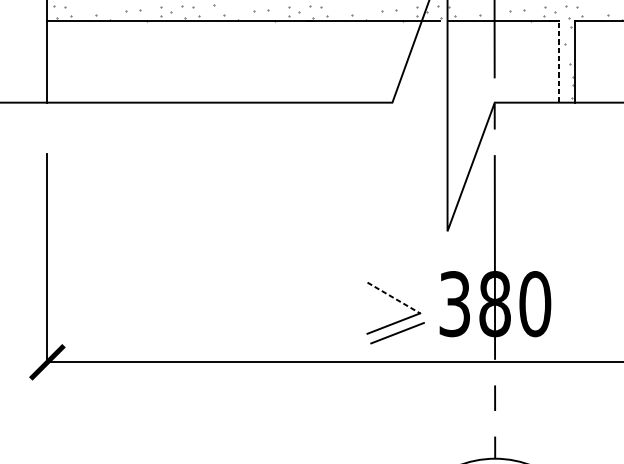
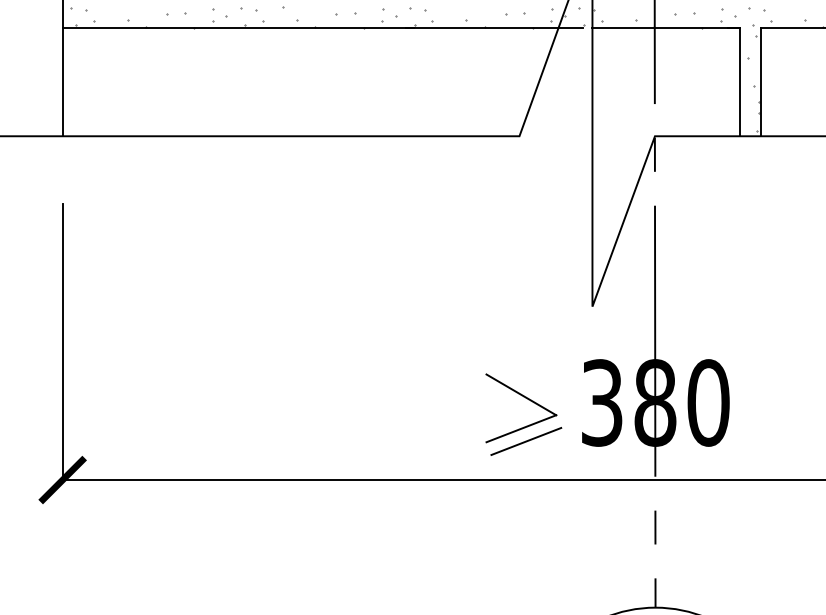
line: (559, 61) -> (740, 81), dashed -> solid
line: (393, 298) -> (521, 395), dashed -> solid

